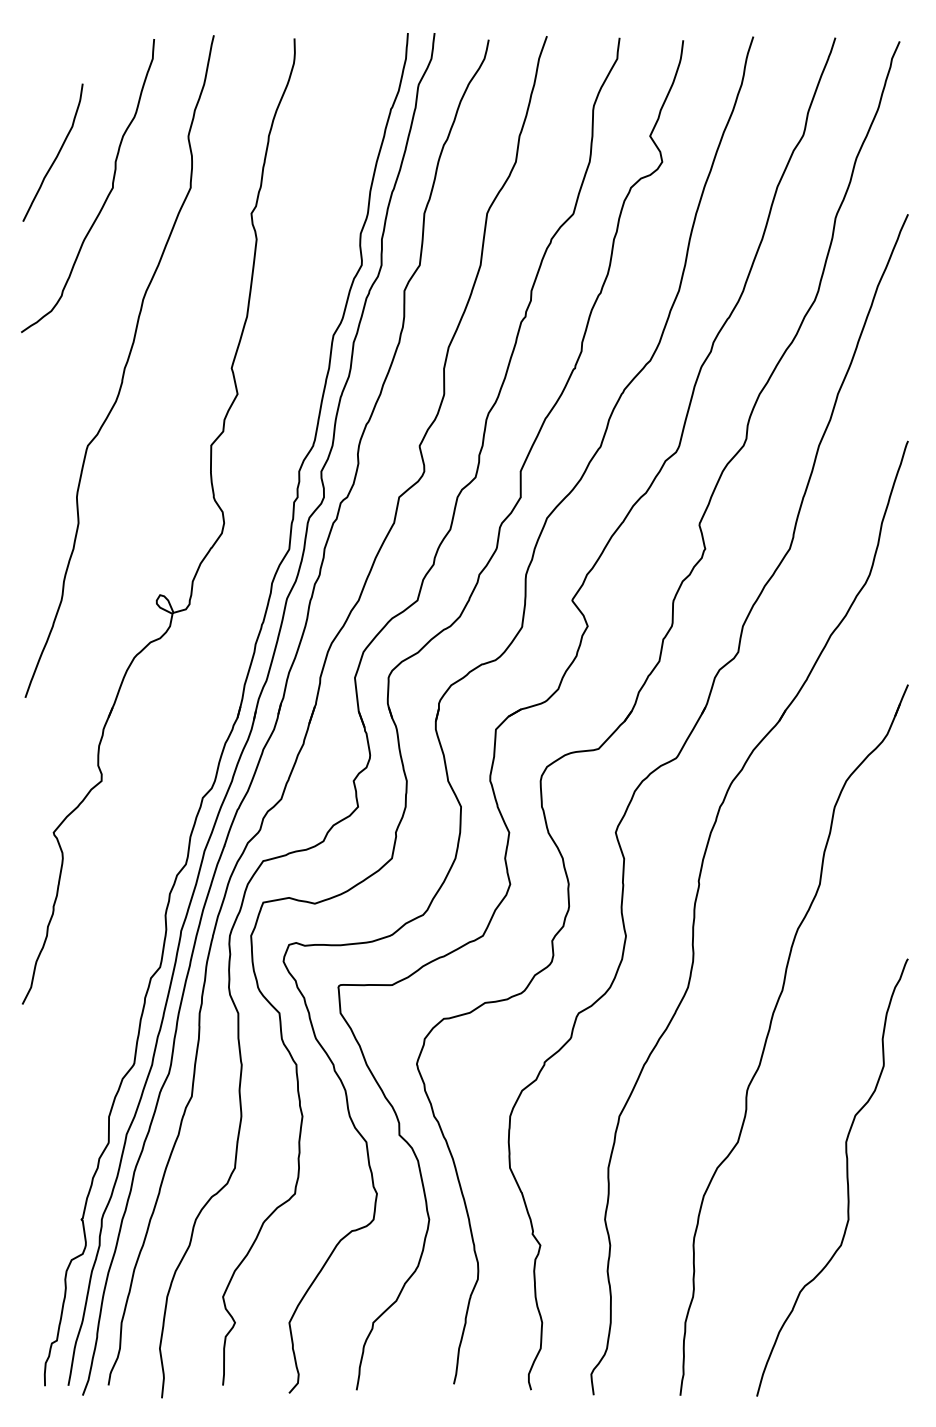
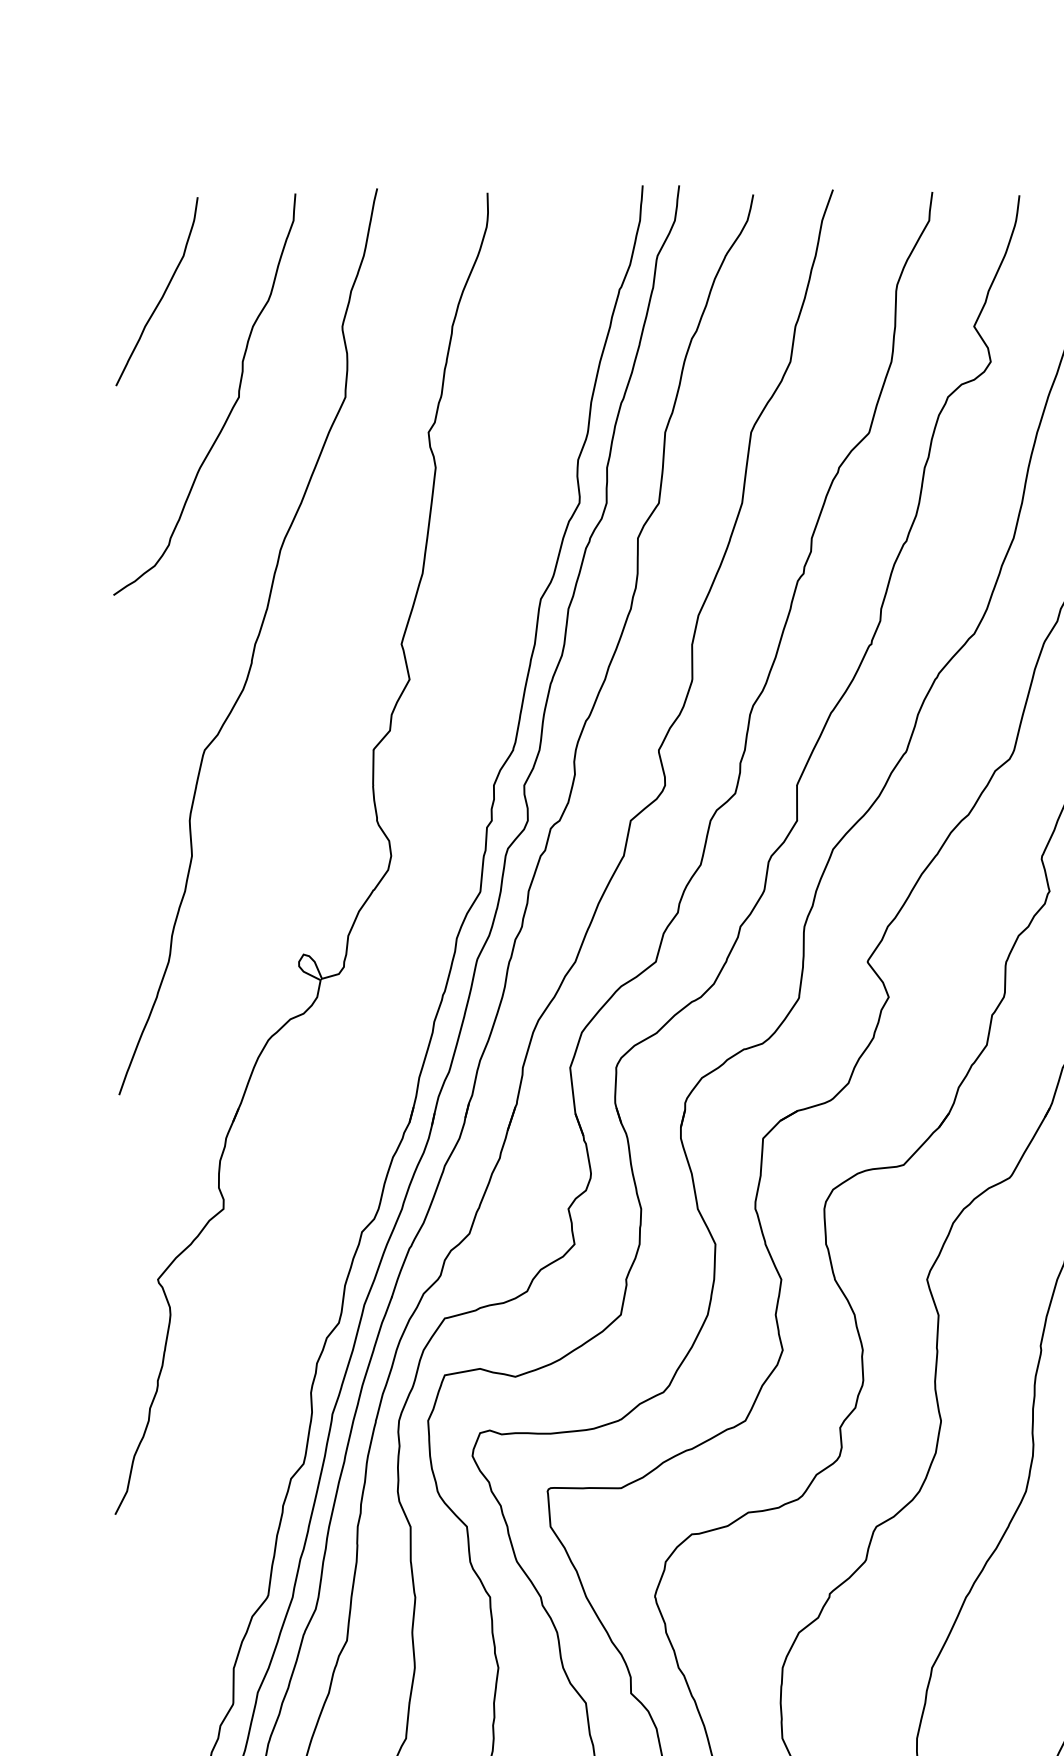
curve: (56, 155) -> (161, 295), moved

